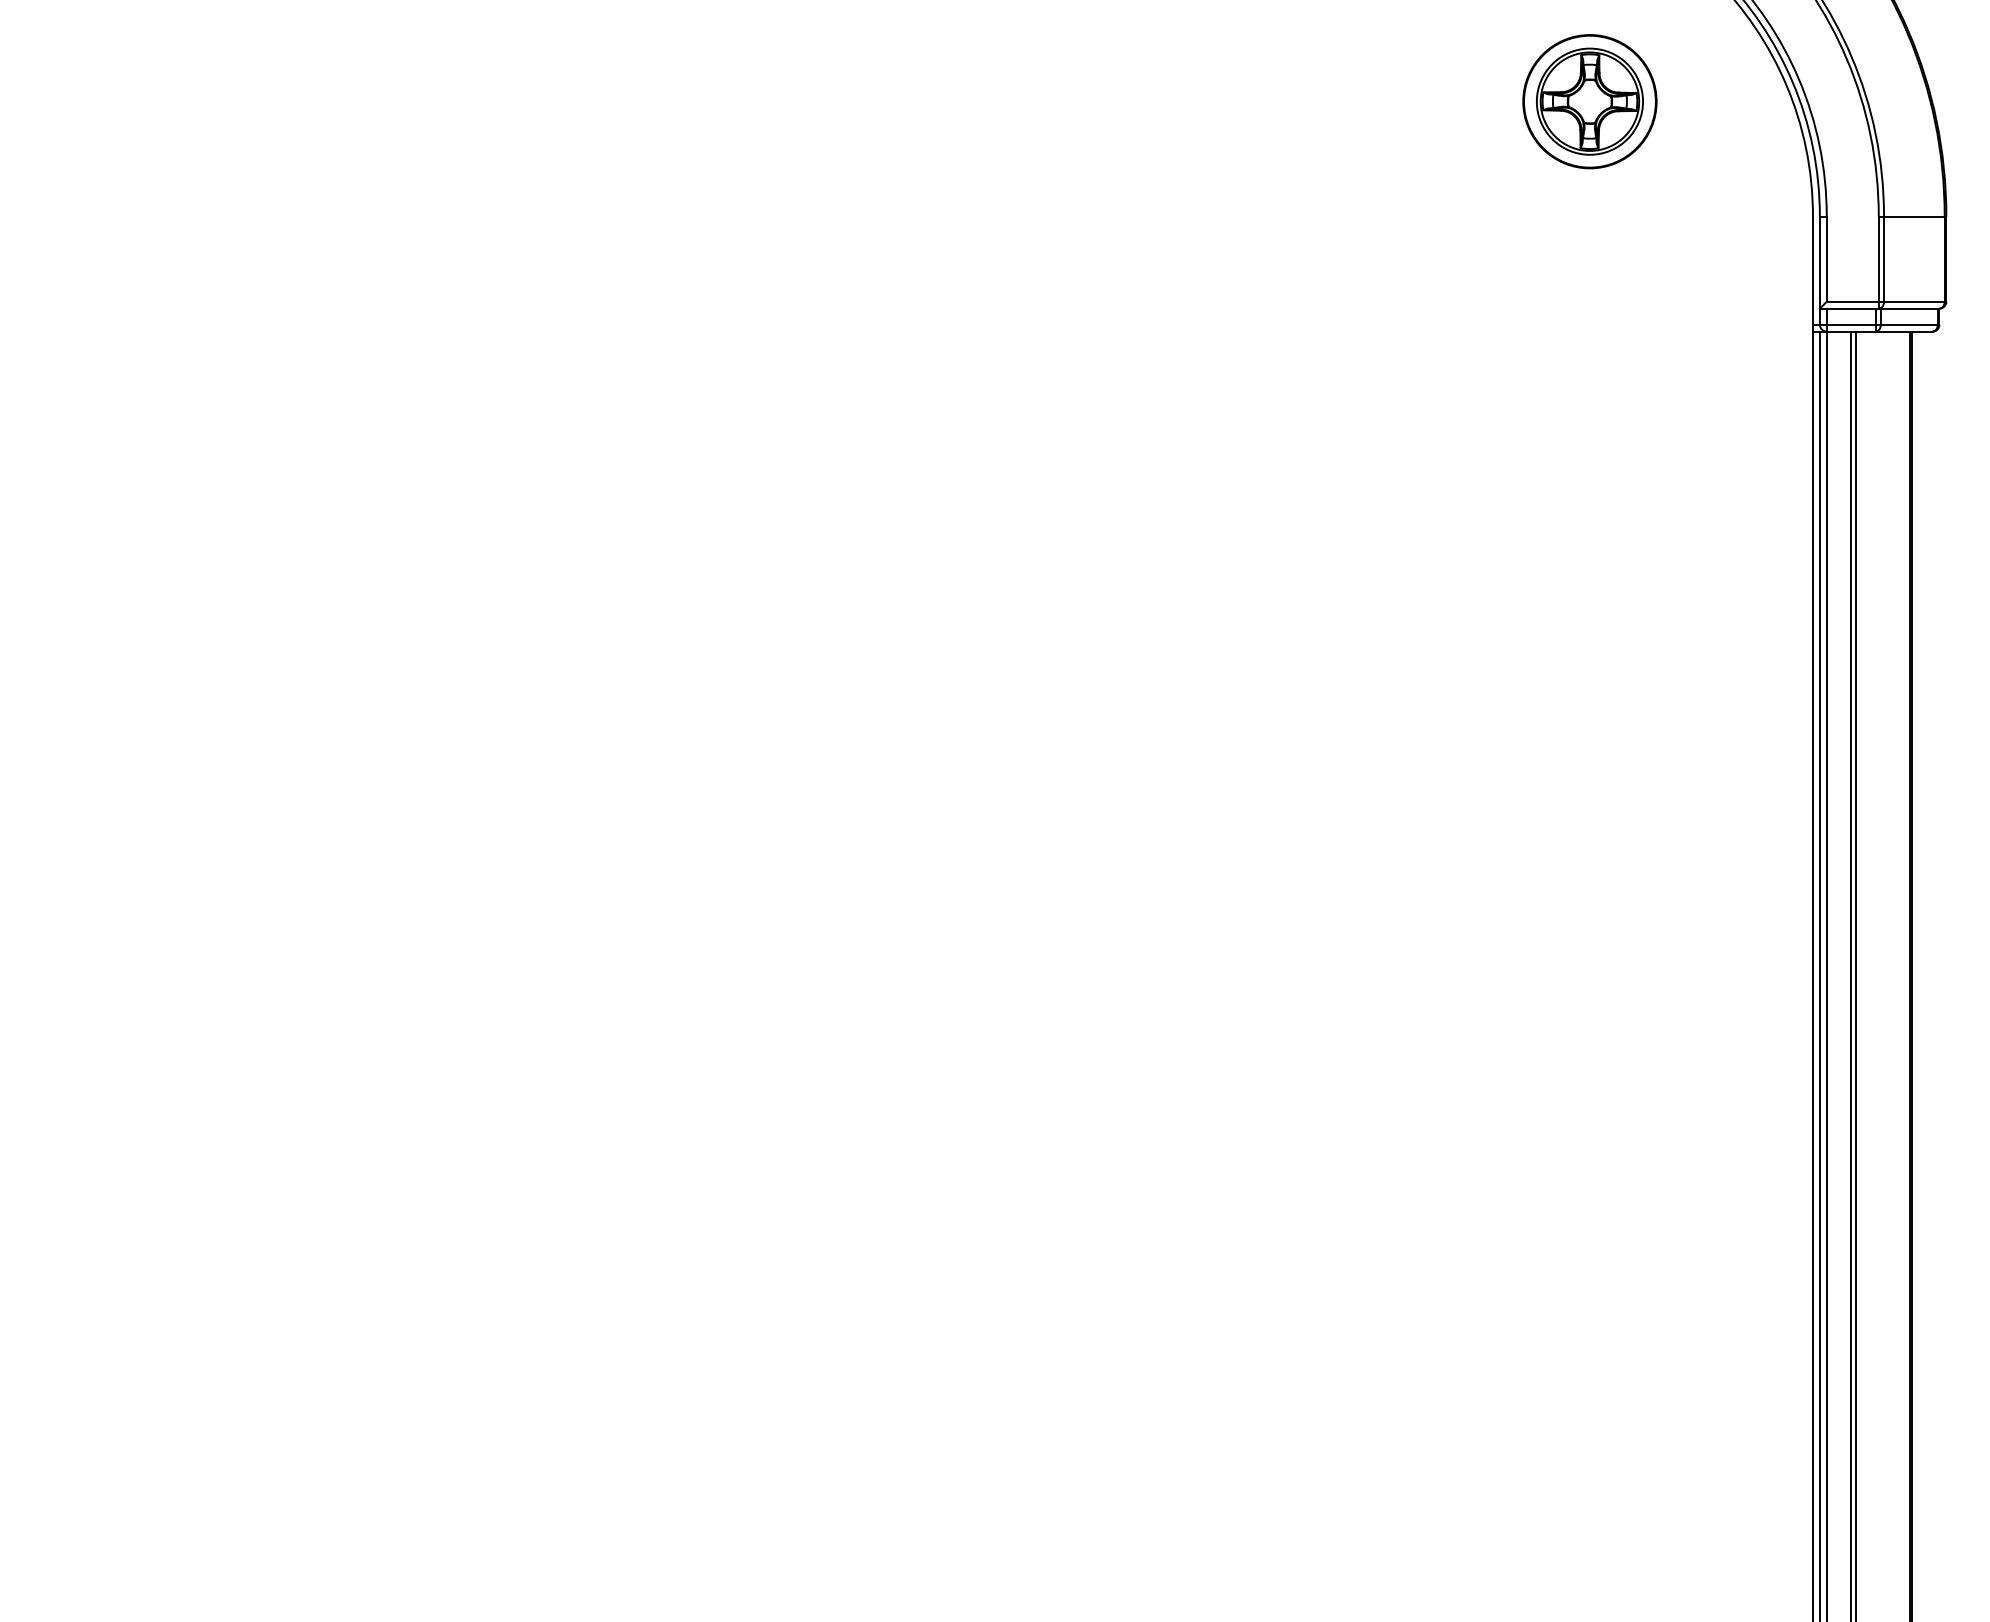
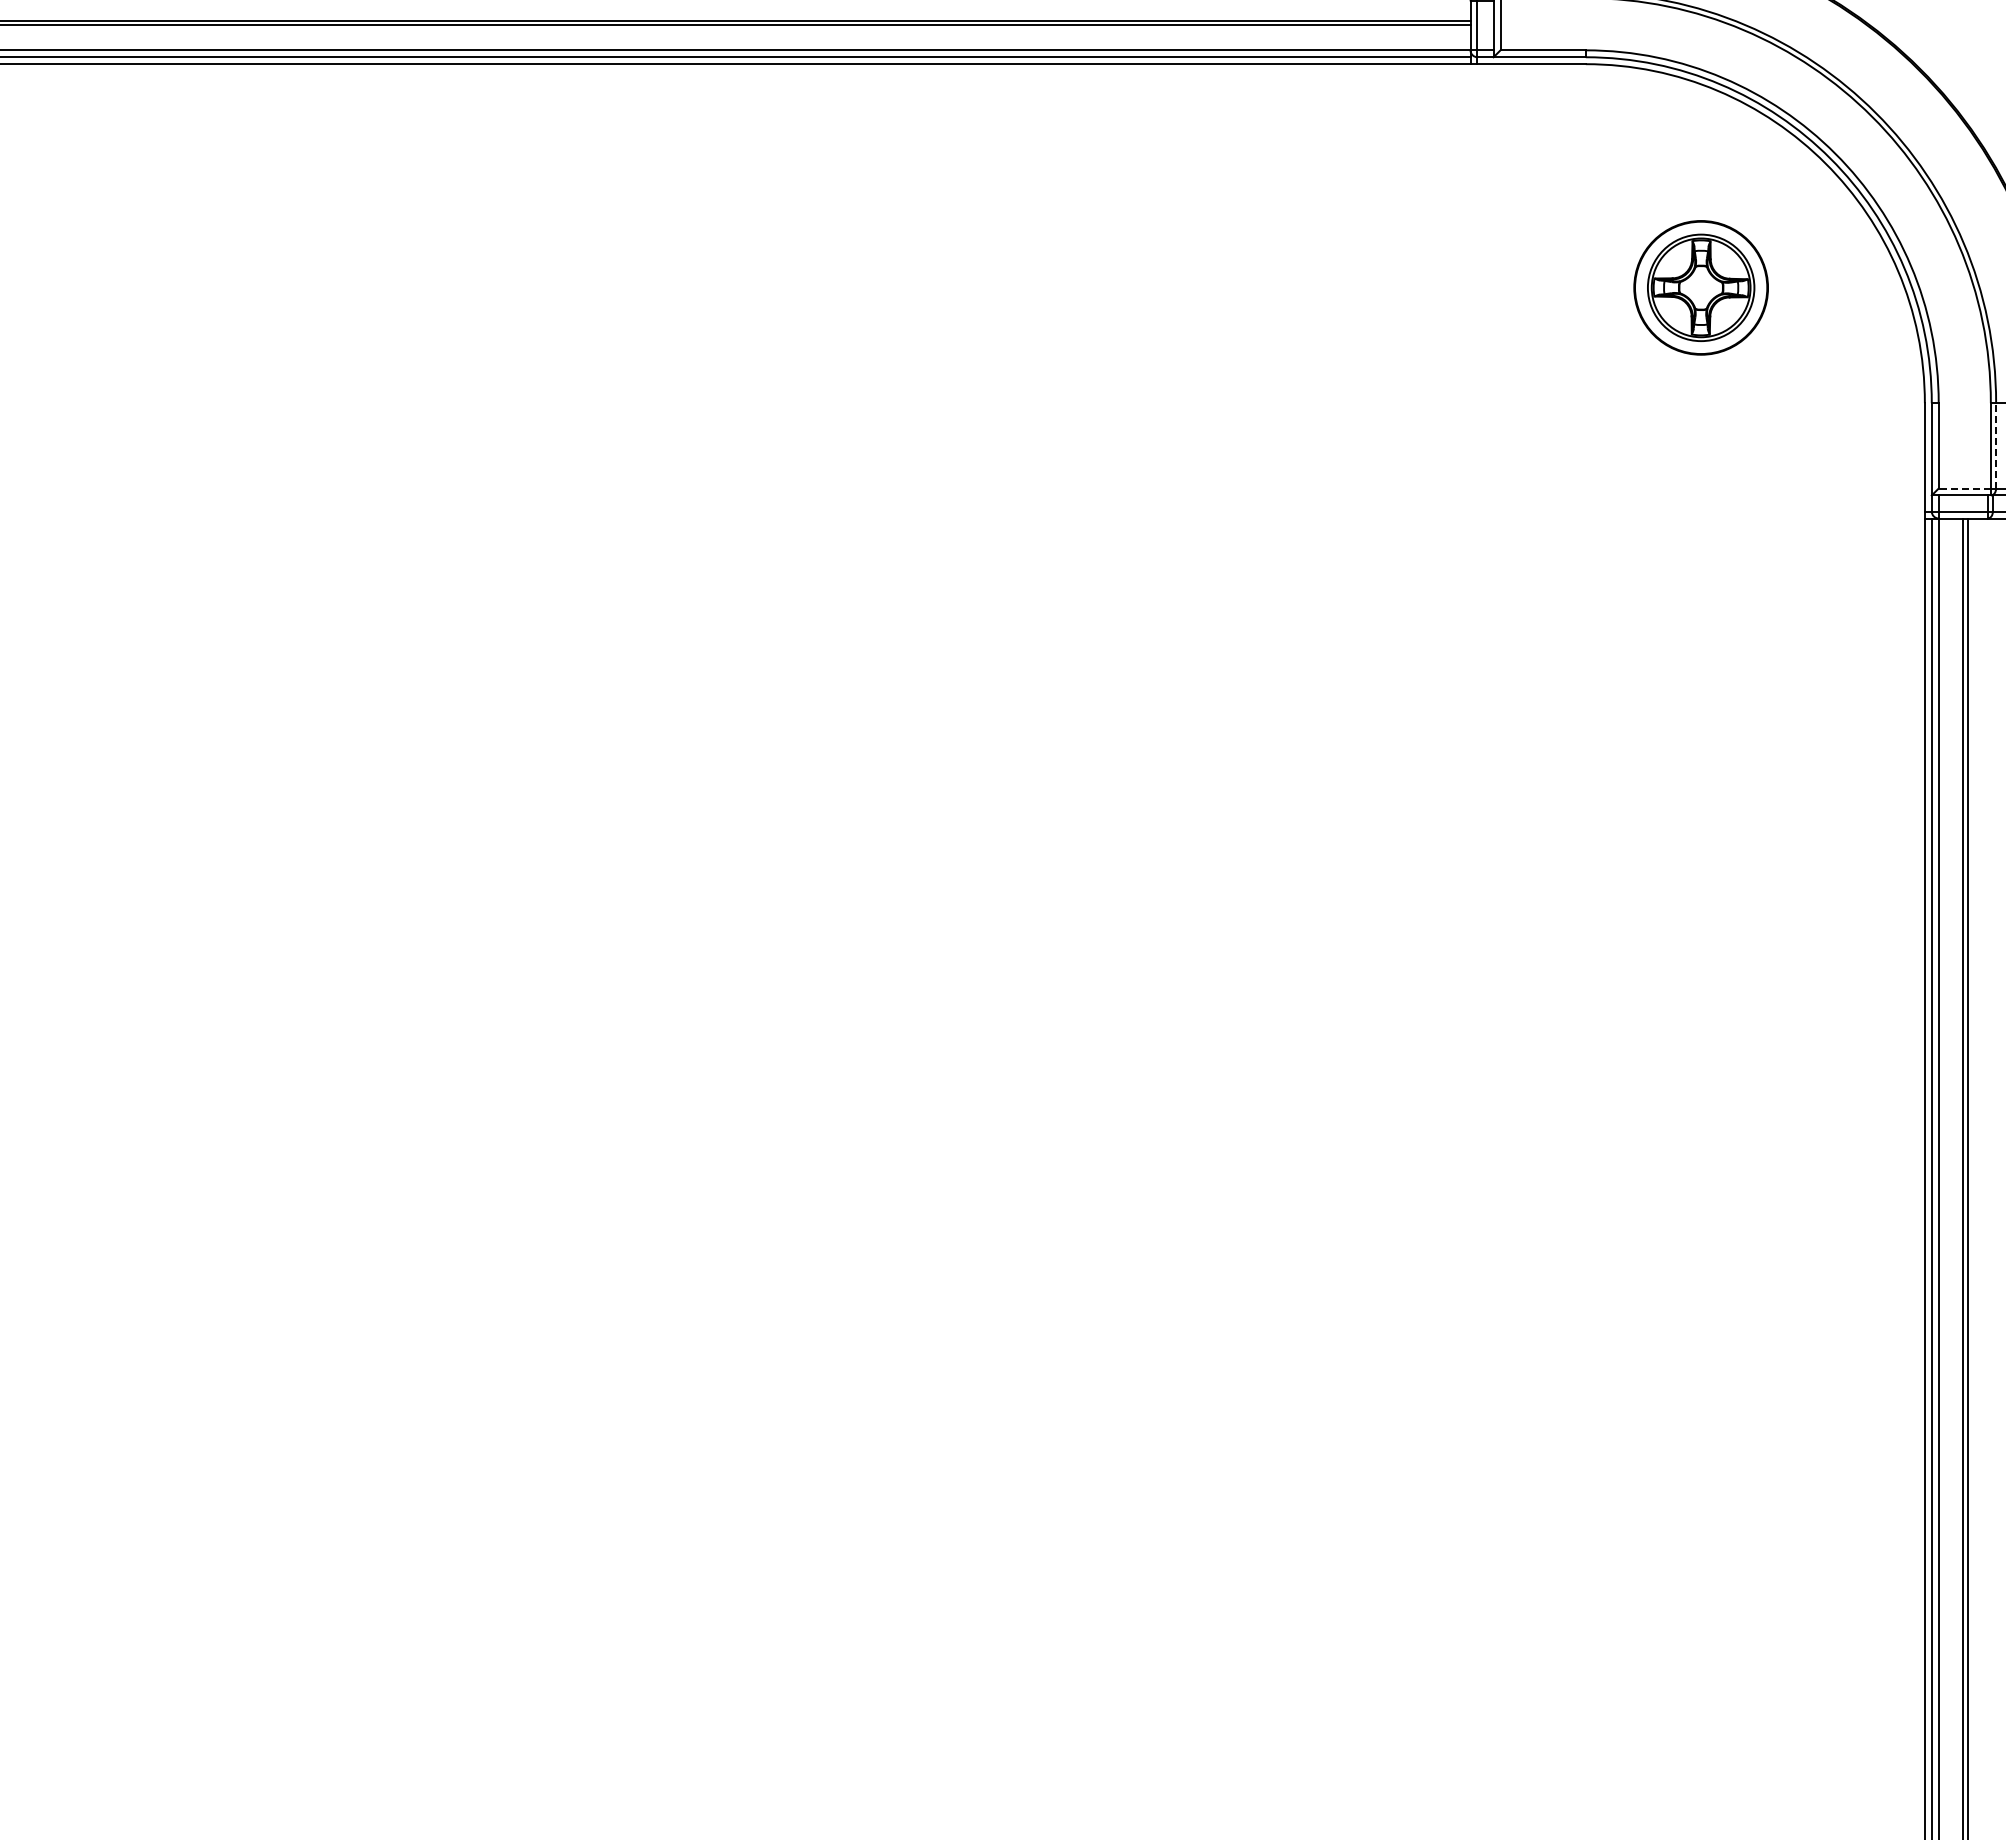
line: (1884, 258) -> (1996, 445), solid -> dashed
line: (1852, 301) -> (1964, 488), solid -> dashed

